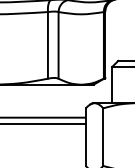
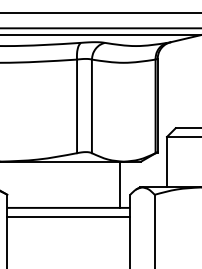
line: (78, 101) -> (120, 184), added

